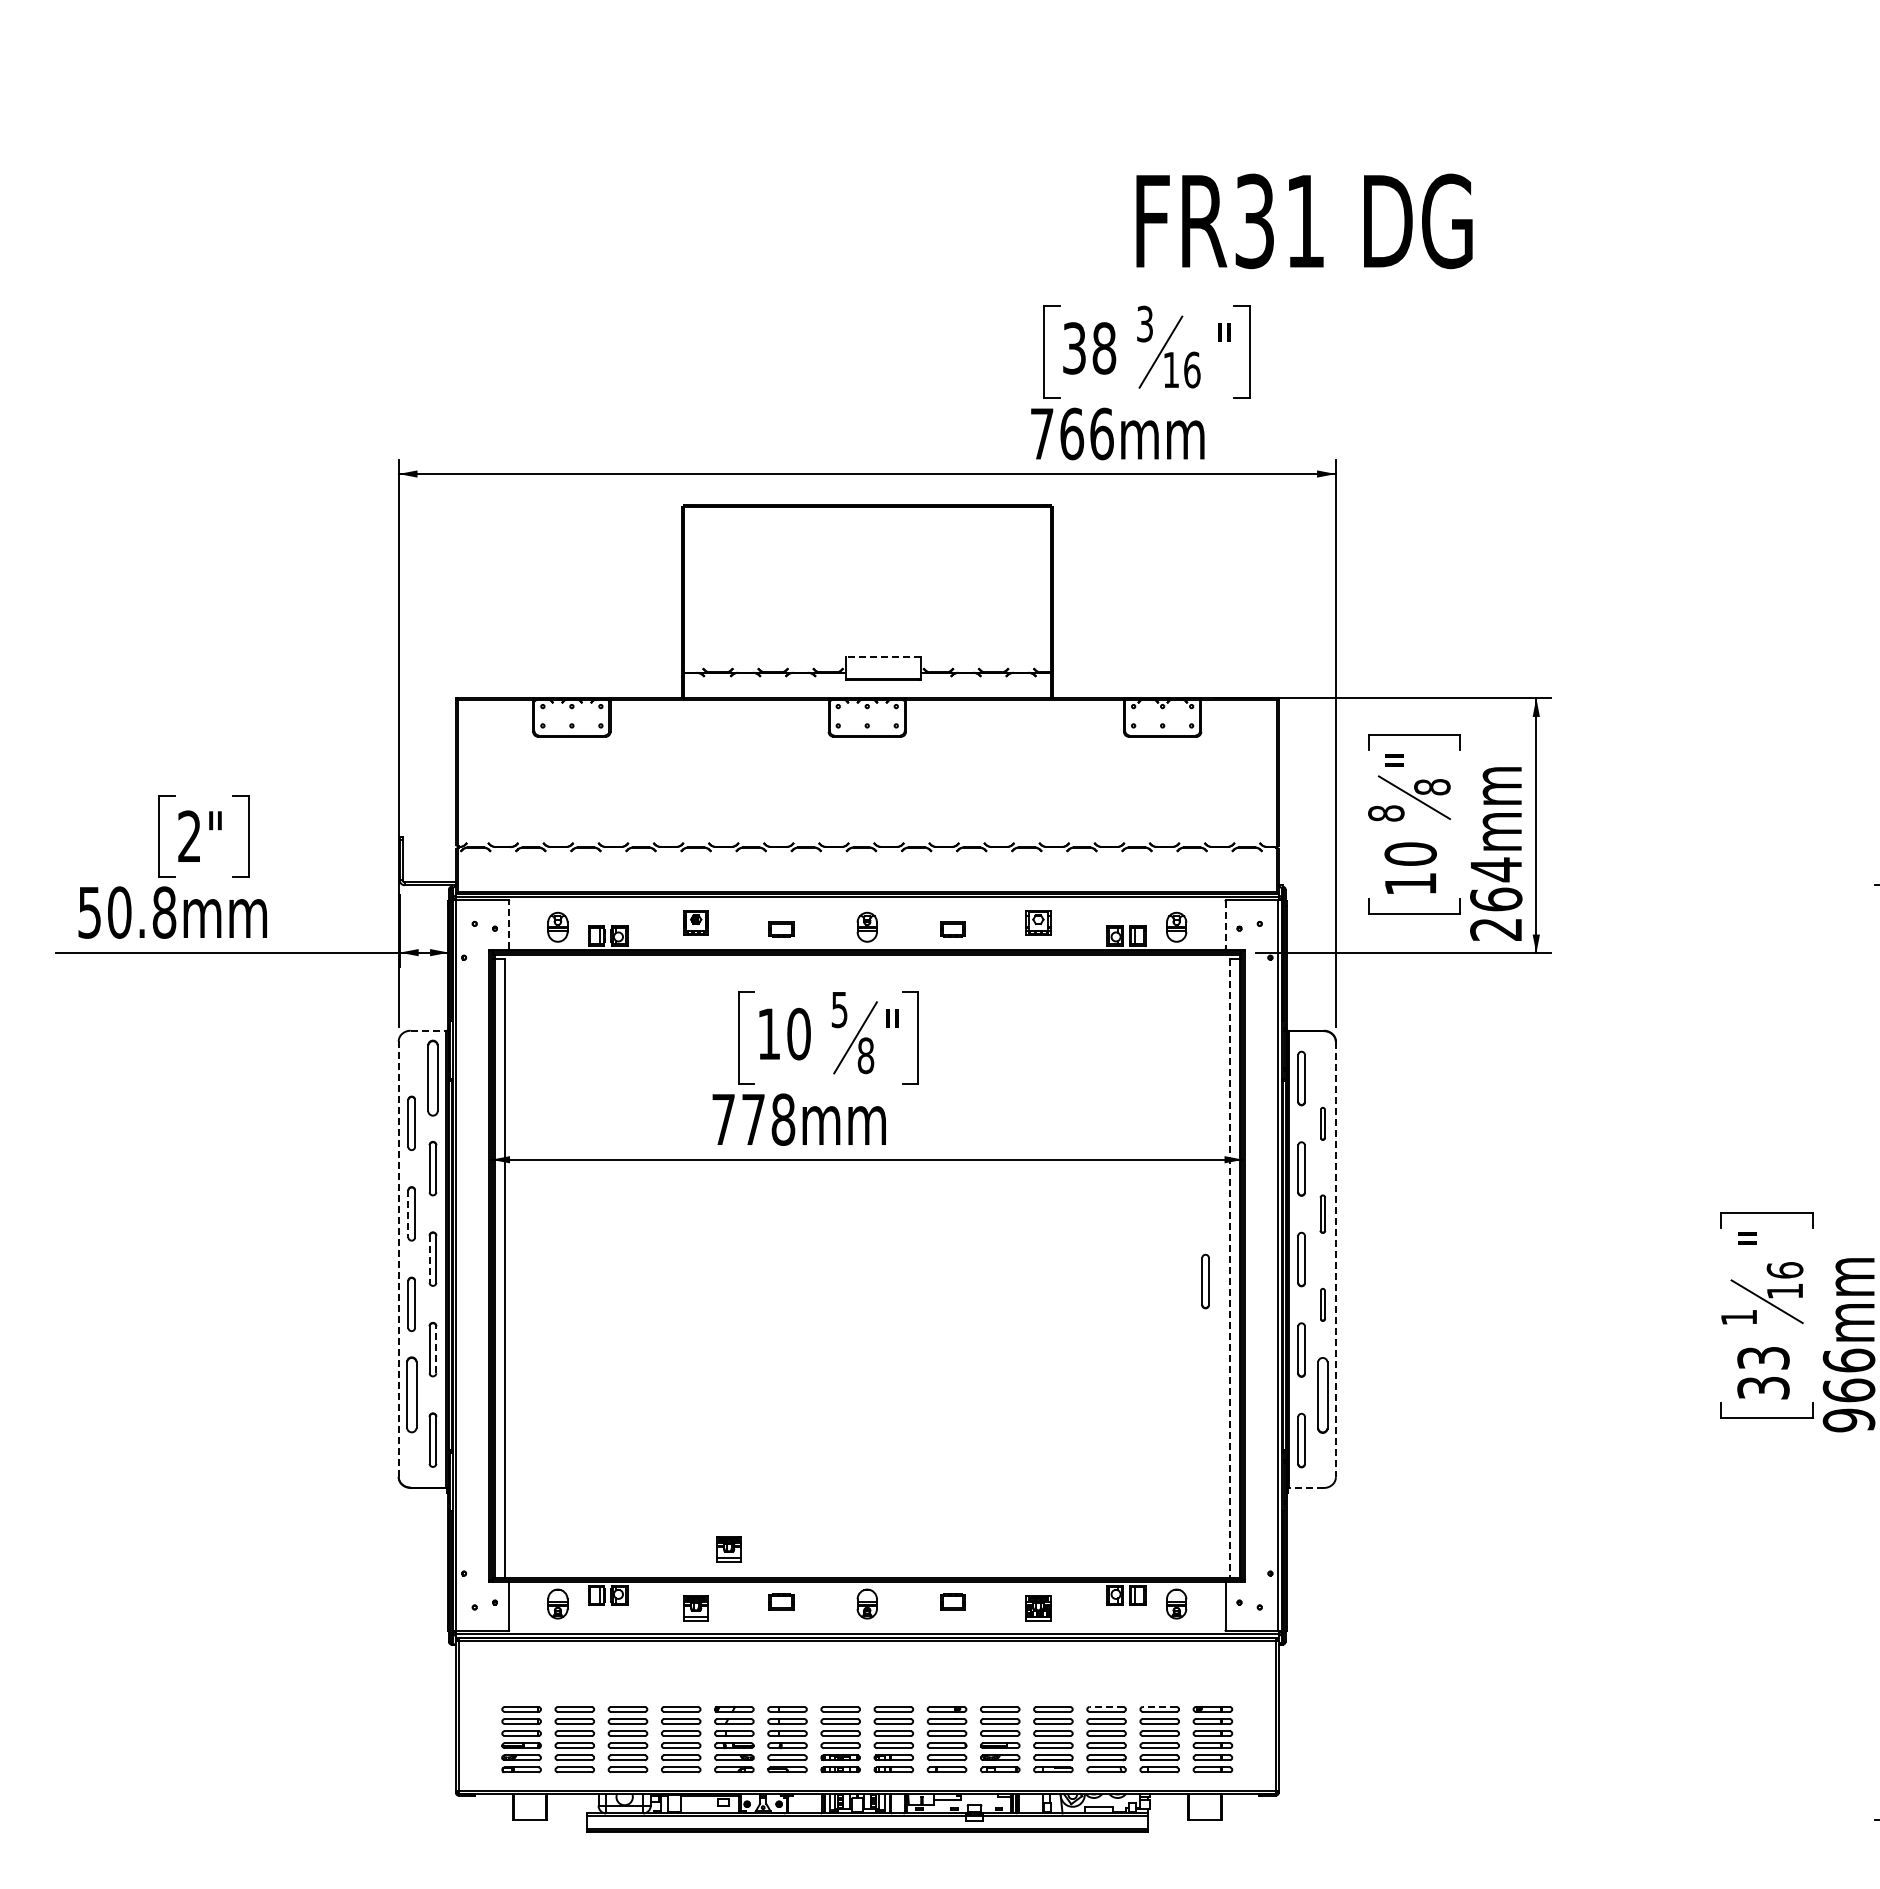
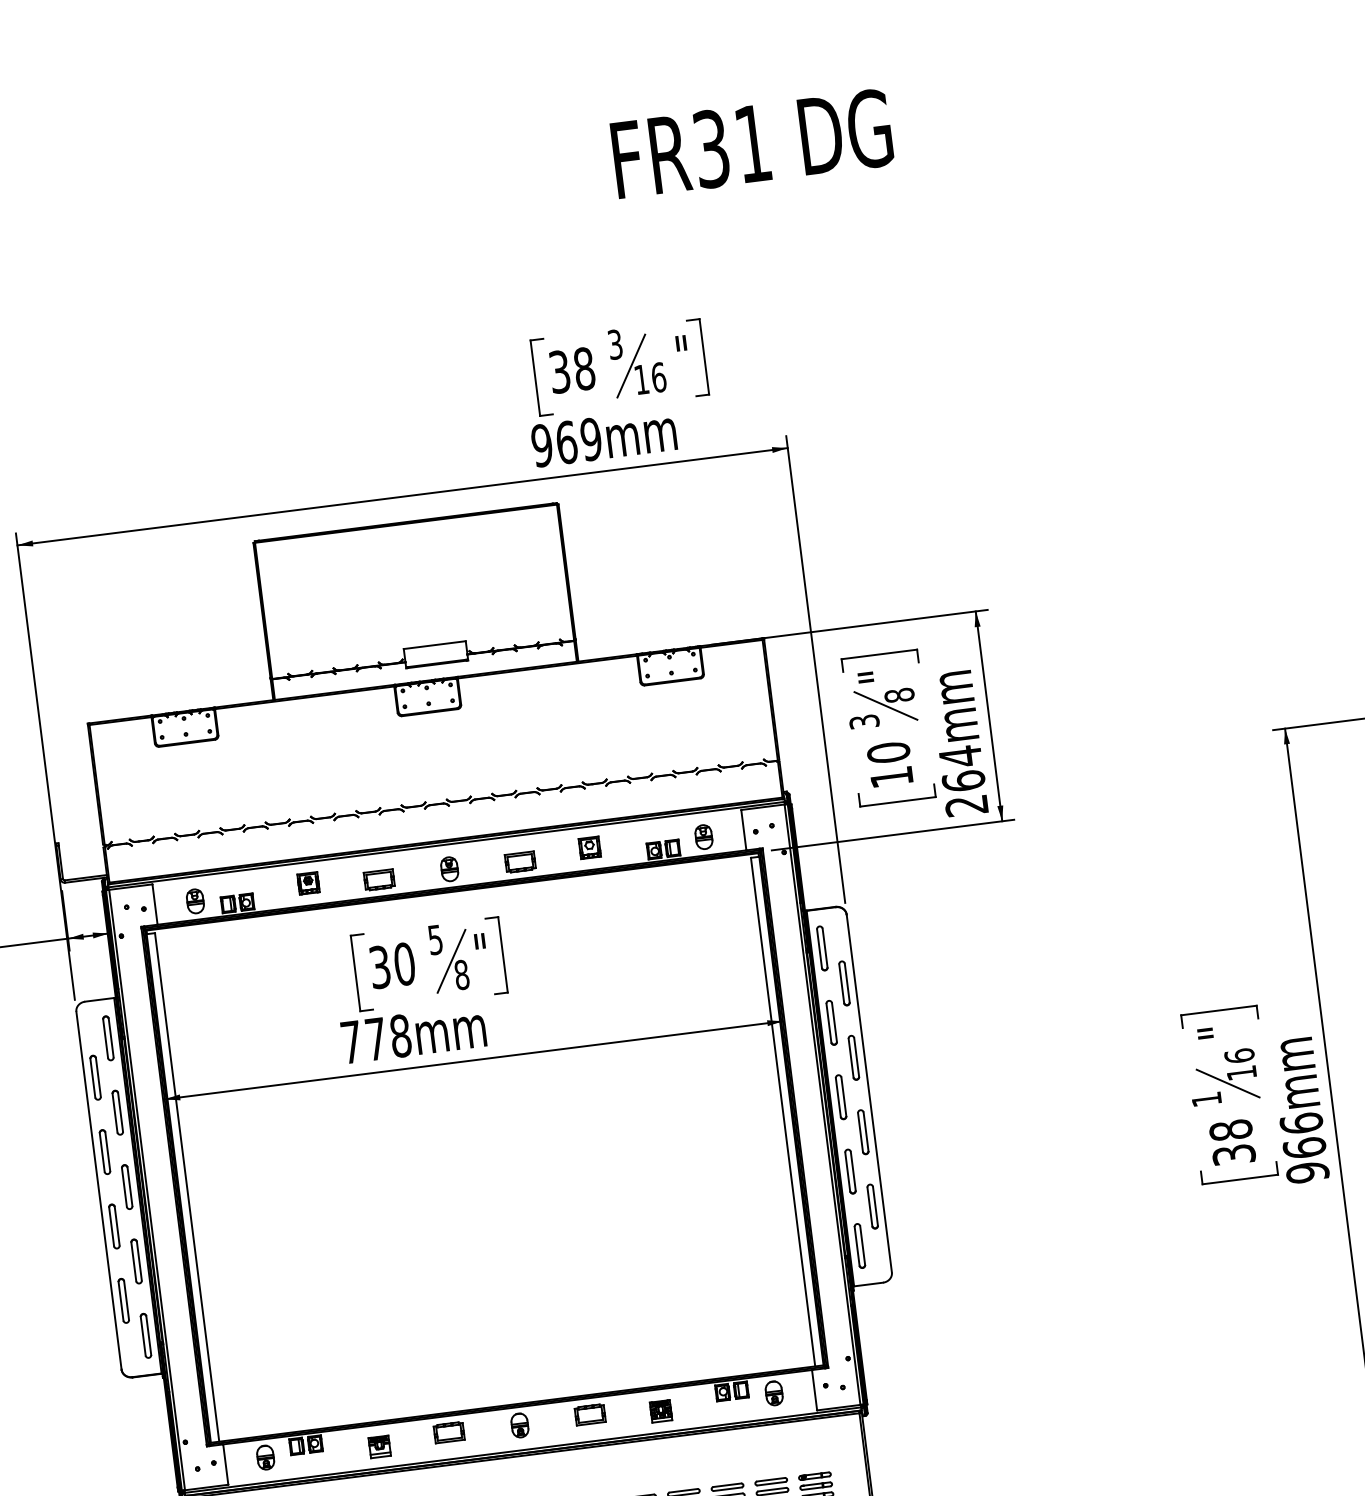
text: (1304, 221) -> (752, 144), moved
text: (1071, 433) -> (566, 442), 766mm -> 969mm
line: (883, 656) -> (434, 645), dashed -> solid
text: (1386, 813) -> (864, 721), 8 -> 3
line: (509, 924) -> (155, 904), dashed -> solid
line: (1225, 925) -> (743, 830), dashed -> solid
part: (781, 929) -> (379, 879), size x1.43
part: (952, 929) -> (519, 862), size x1.43
line: (428, 1030) -> (99, 999), dashed -> solid
text: (768, 1033) -> (379, 966), 10 -> 30
part: (432, 1077) -> (107, 1037), size x0.71
part: (1322, 1123) -> (844, 983), size x1.67
line: (408, 1213) -> (102, 1152), dashed -> solid
part: (1322, 1213) -> (853, 1057), size x1.43
line: (398, 1259) -> (98, 1190), dashed -> solid
line: (429, 1259) -> (124, 1187), dashed -> solid
line: (1335, 1259) -> (868, 1093), dashed -> solid
line: (1229, 1269) -> (782, 1112), dashed -> solid
part: (1205, 1281) -> (764, 1125), removed
part: (1322, 1304) -> (862, 1132), size x1.67
line: (436, 1349) -> (139, 1260), dashed -> solid
text: (1763, 1357) -> (1230, 1129), 33 -> 38
part: (411, 1394) -> (123, 1300), size x0.71
part: (1322, 1394) -> (872, 1205), size x0.71
line: (1306, 1488) -> (868, 1284), dashed -> solid
part: (728, 1549) -> (400, 1395), removed
part: (781, 1601) -> (449, 1432), size x1.43
part: (952, 1601) -> (589, 1414), size x1.43
line: (1106, 1707) -> (727, 1485), dashed -> solid
line: (1159, 1707) -> (770, 1480), dashed -> solid

